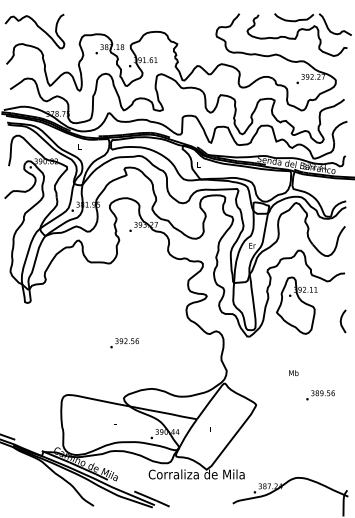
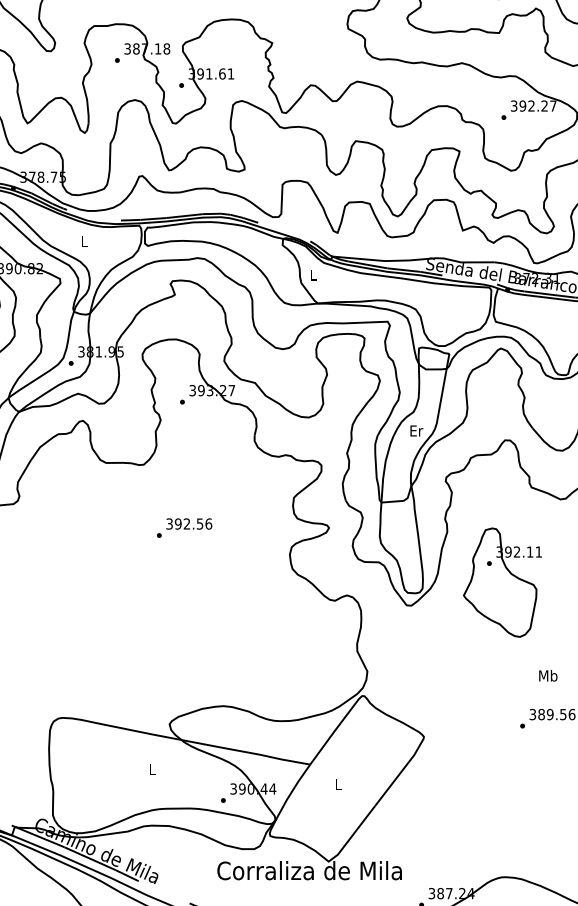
part: (296, 305) -> (501, 582), moved
text: (124, 343) -> (184, 528), moved
text: (293, 372) -> (547, 674), moved

